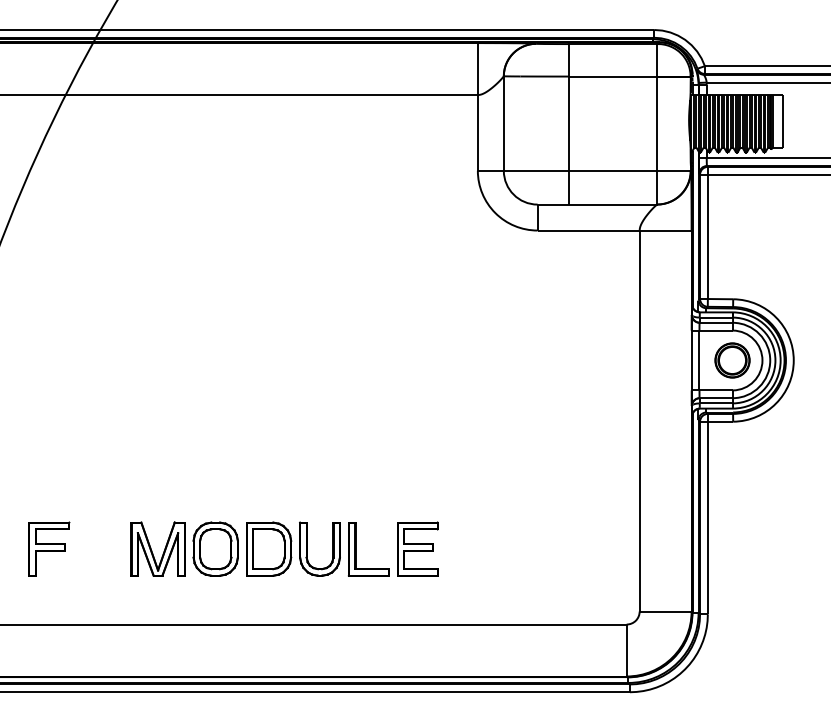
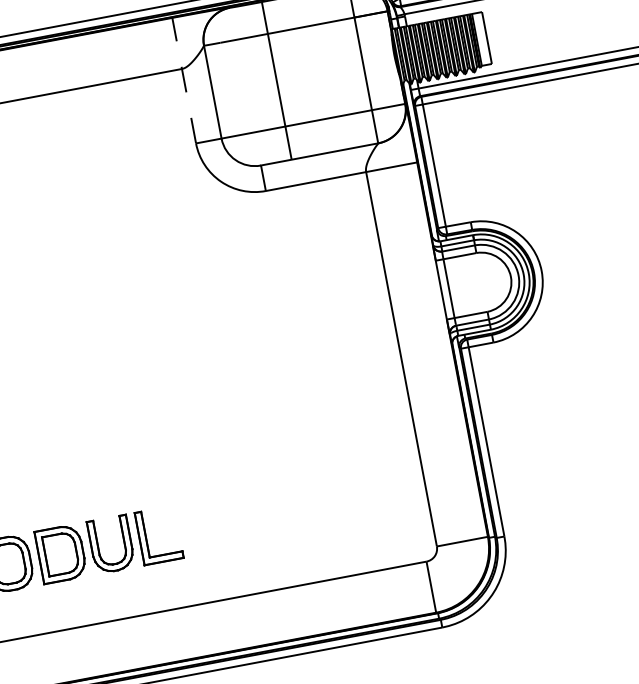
line: (477, 106) -> (183, 80), solid -> dashed
part: (732, 360) -> (481, 282), removed
part: (417, 548) -> (206, 525), removed

